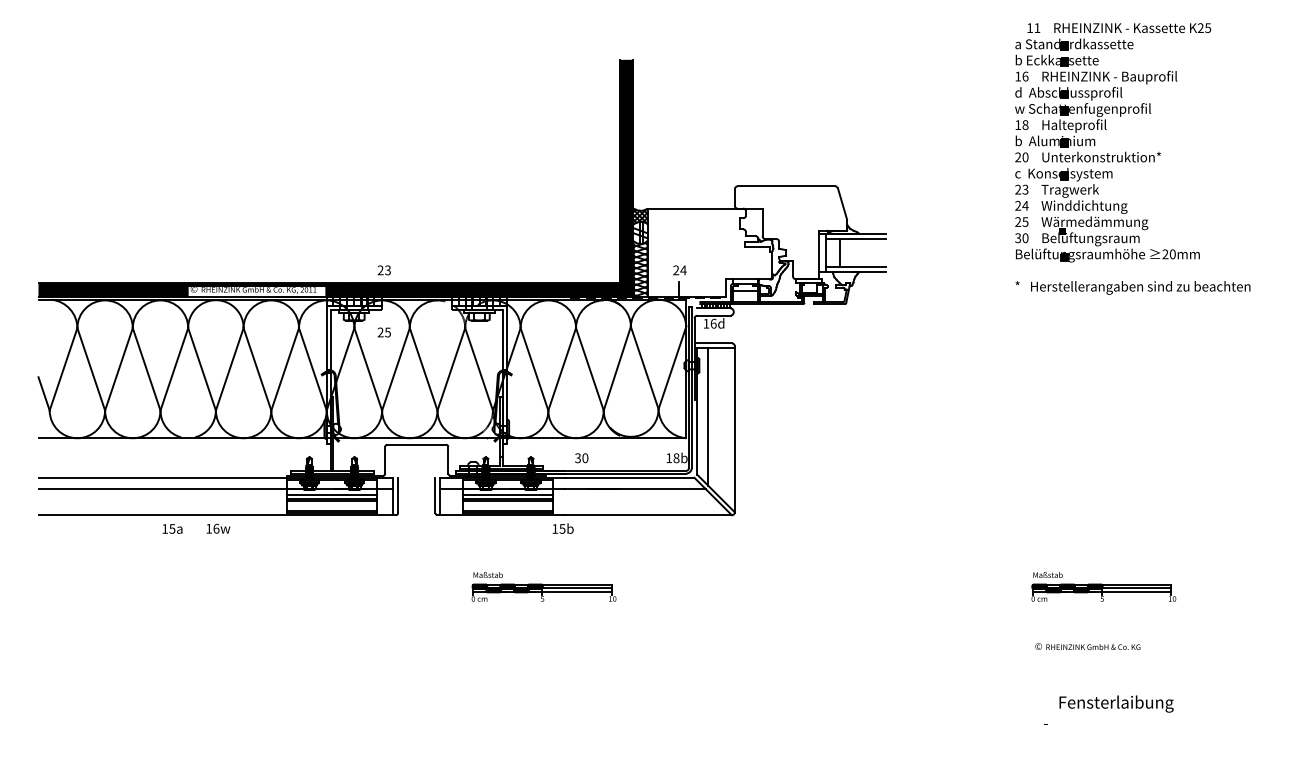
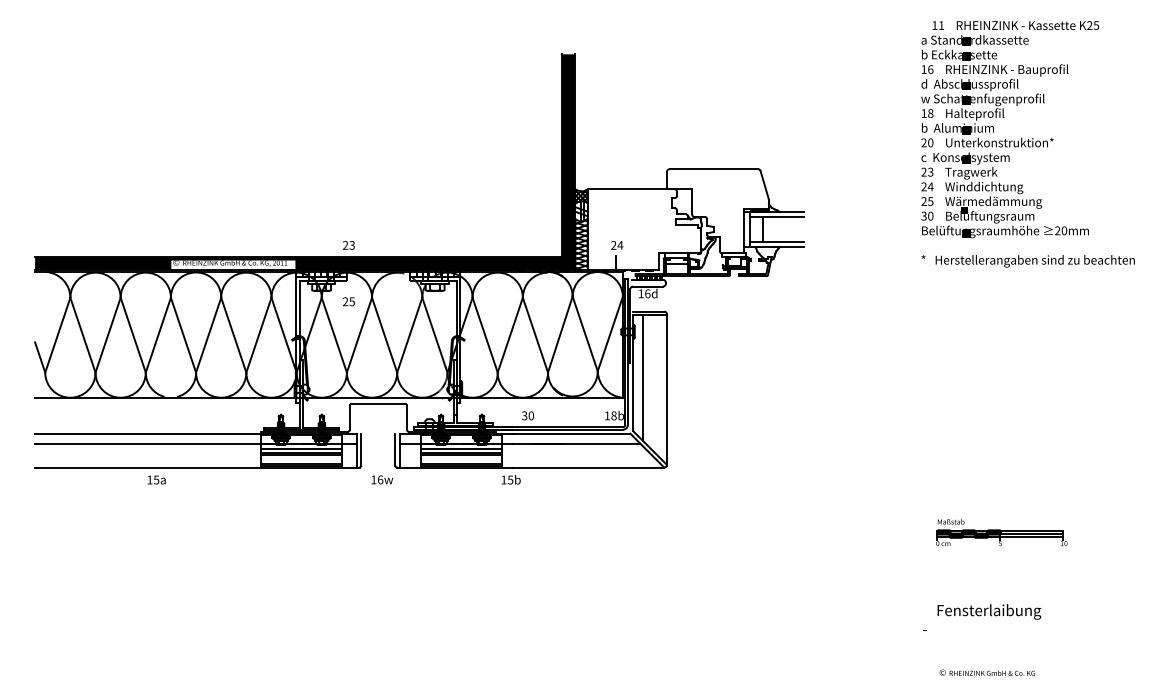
text: (217, 528) -> (381, 479), moved
part: (543, 586) -> (493, 532), removed
text: (1086, 646) -> (986, 672), moved
text: (1108, 710) -> (982, 617), moved

